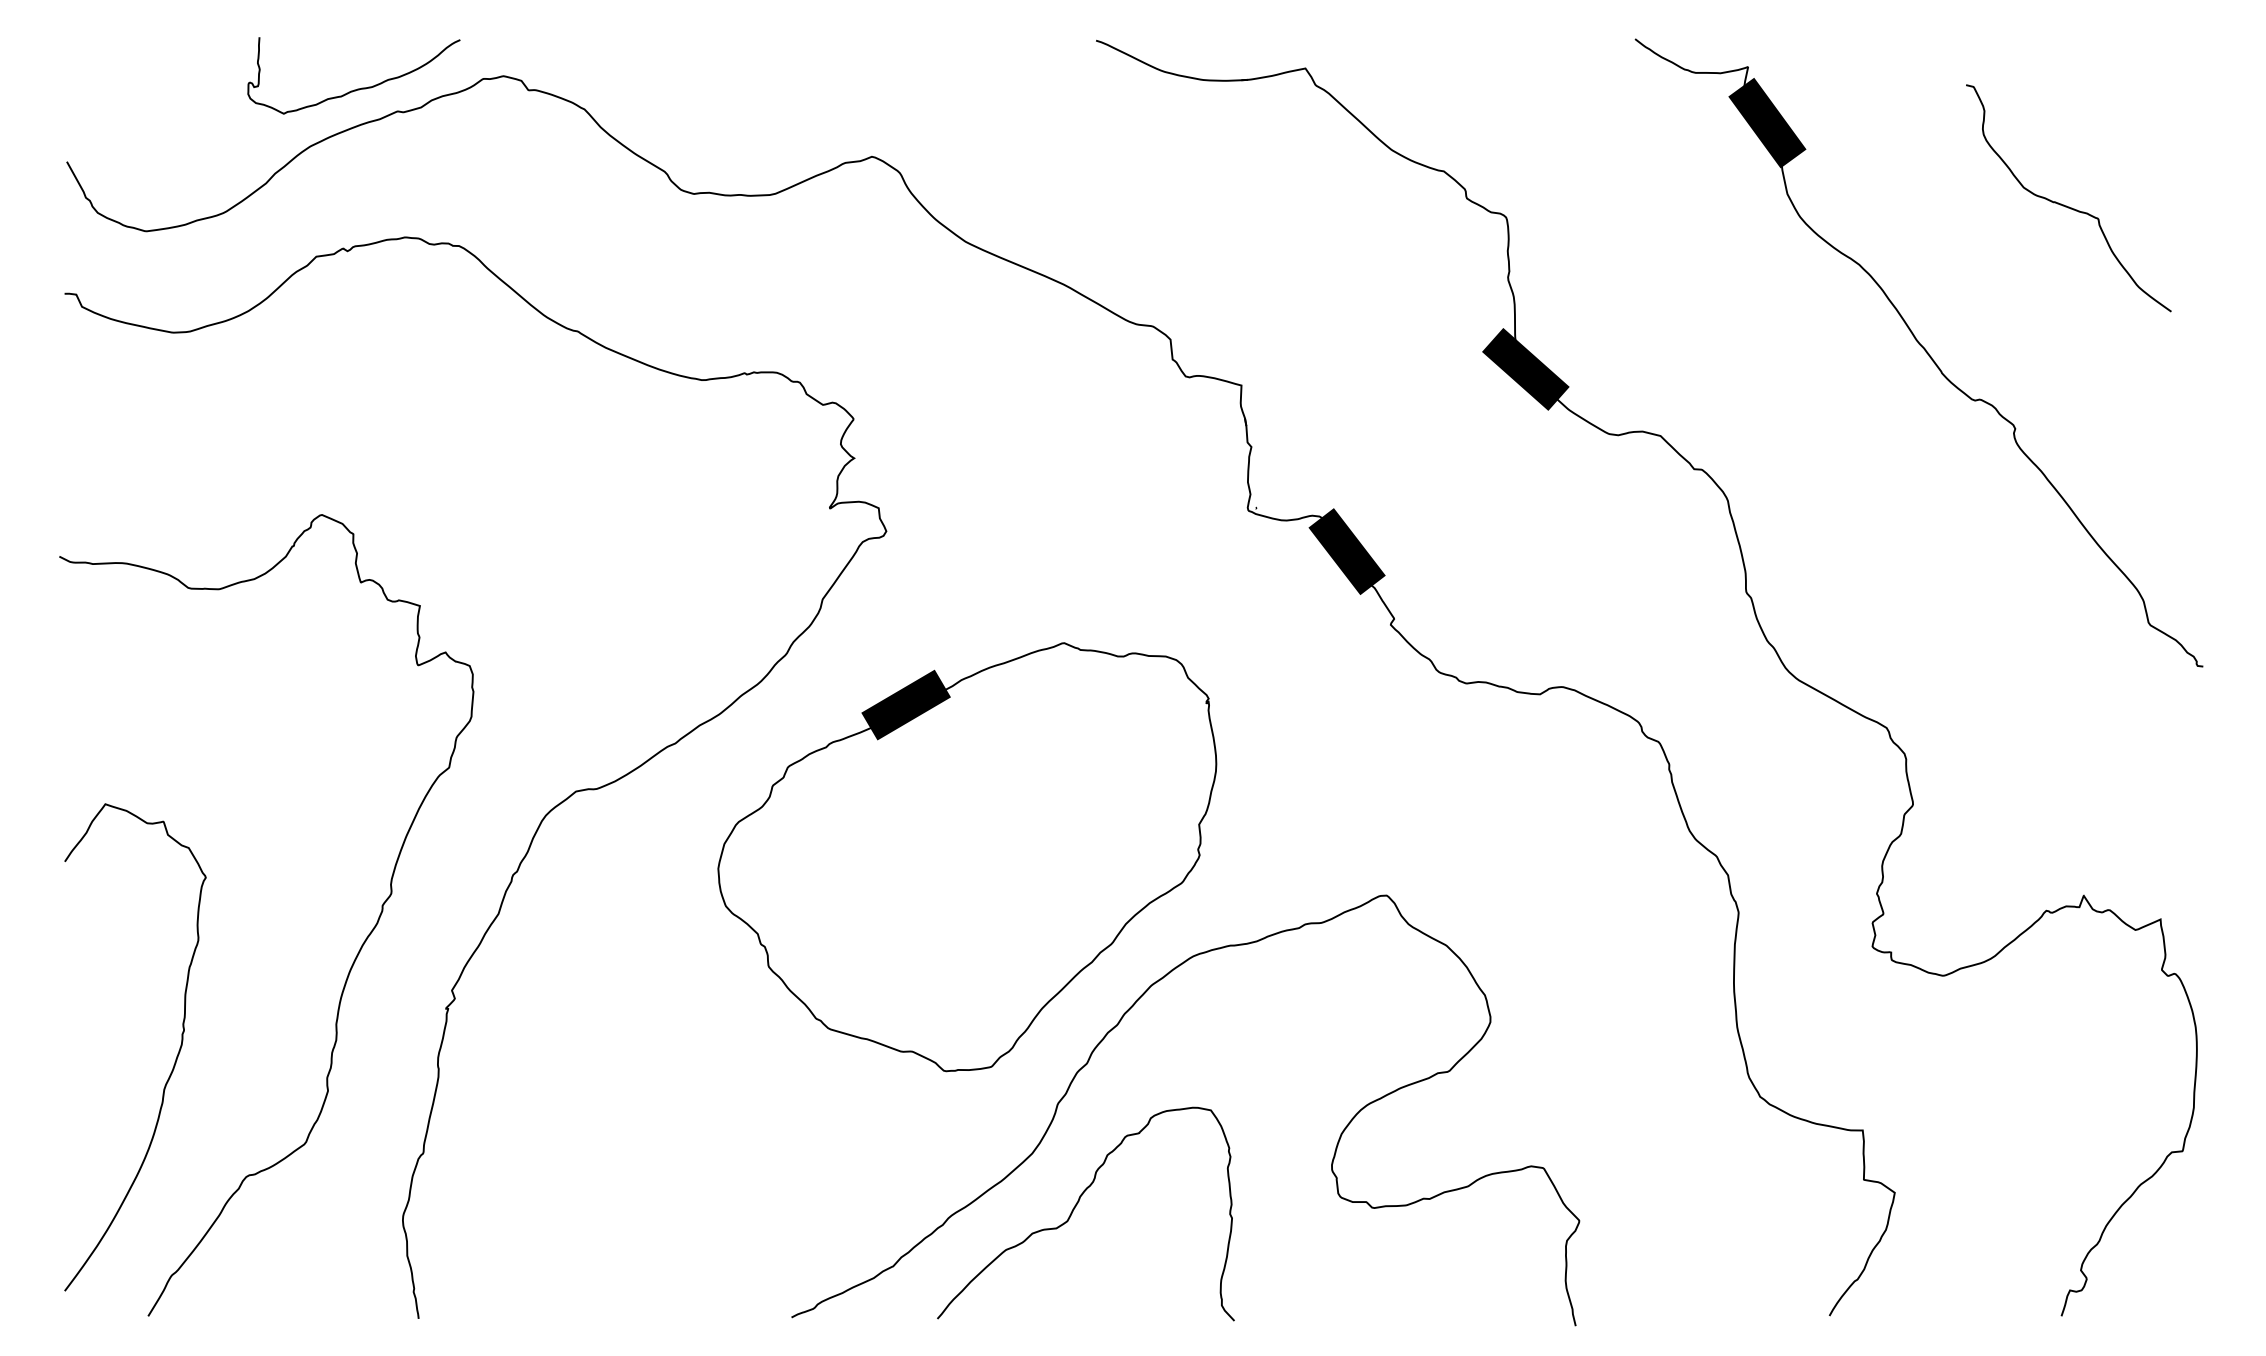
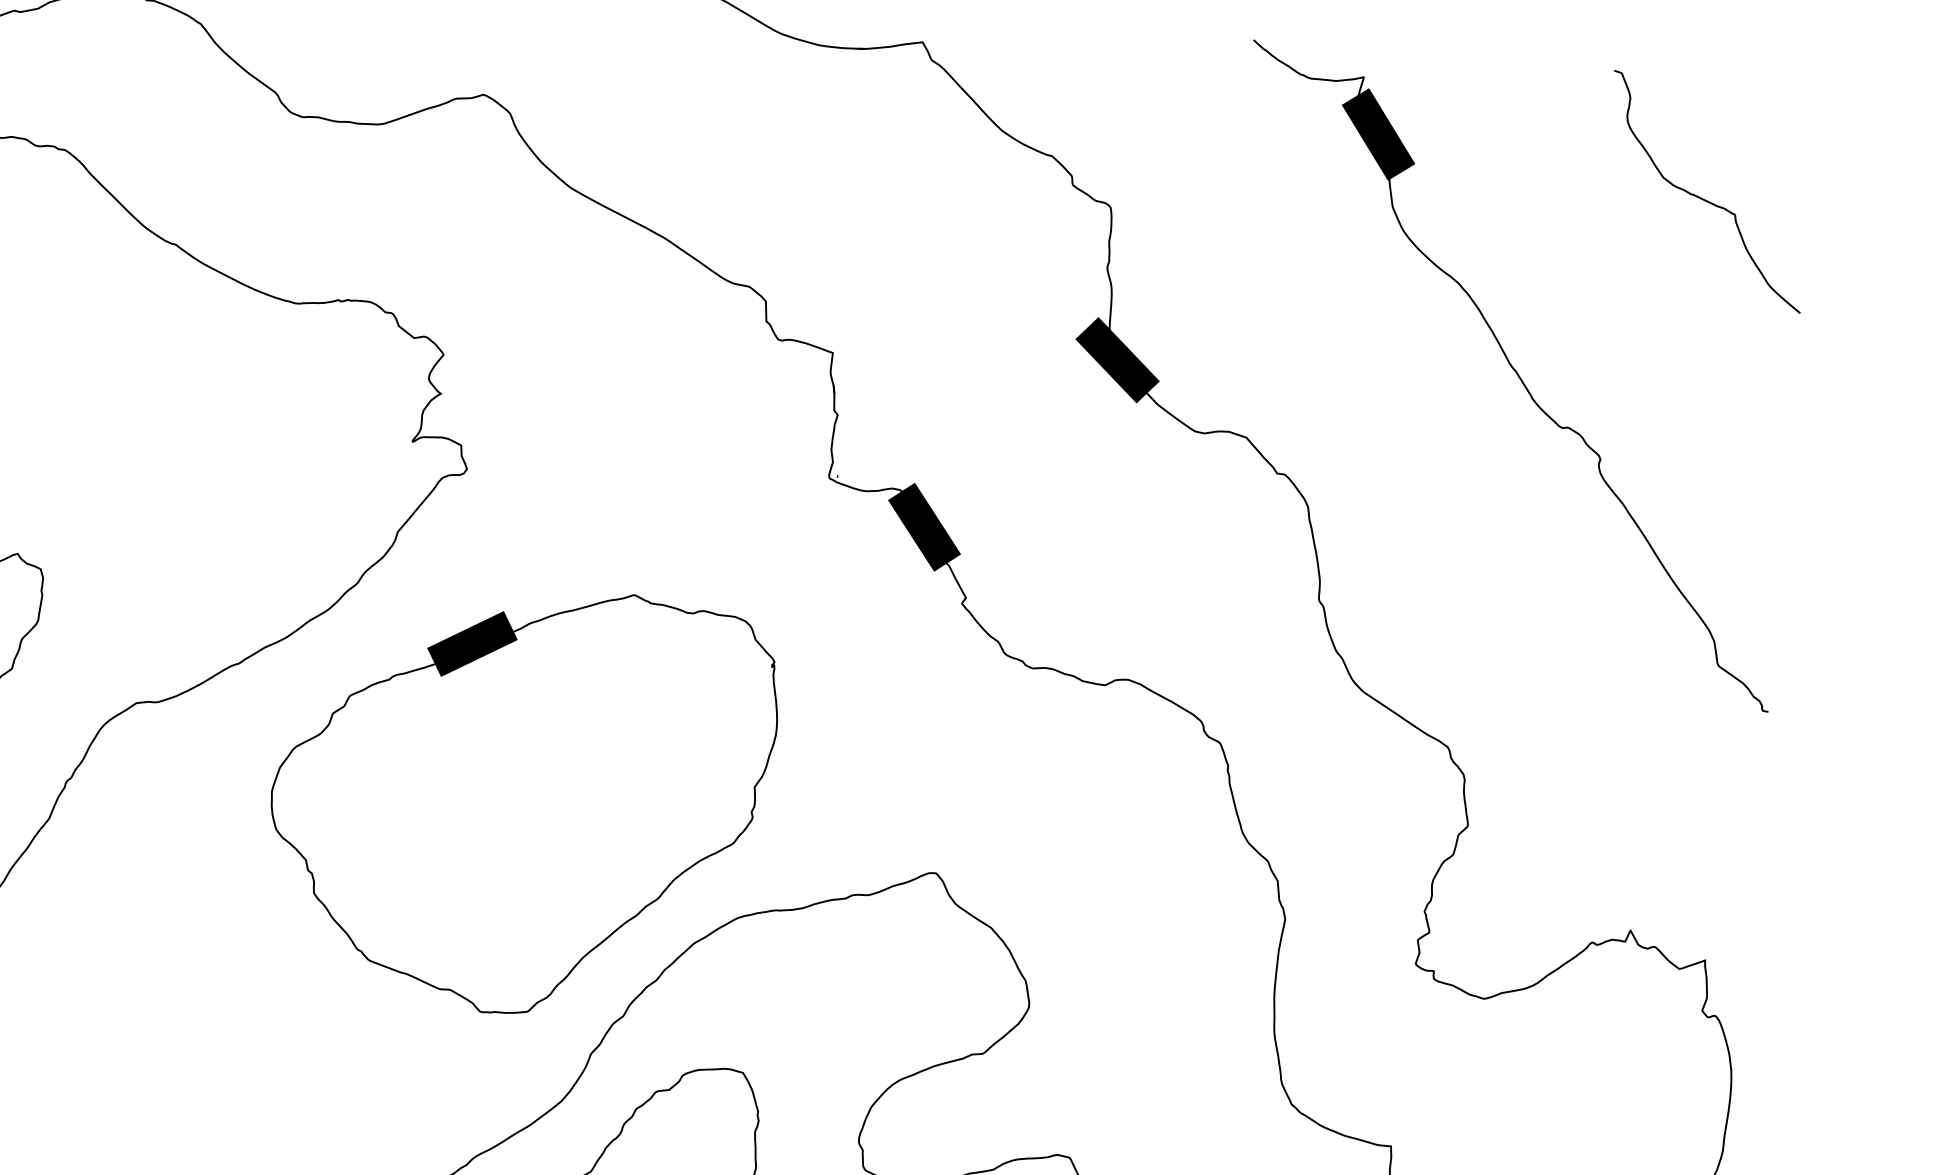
curve: (2064, 204) -> (1702, 197), moved

